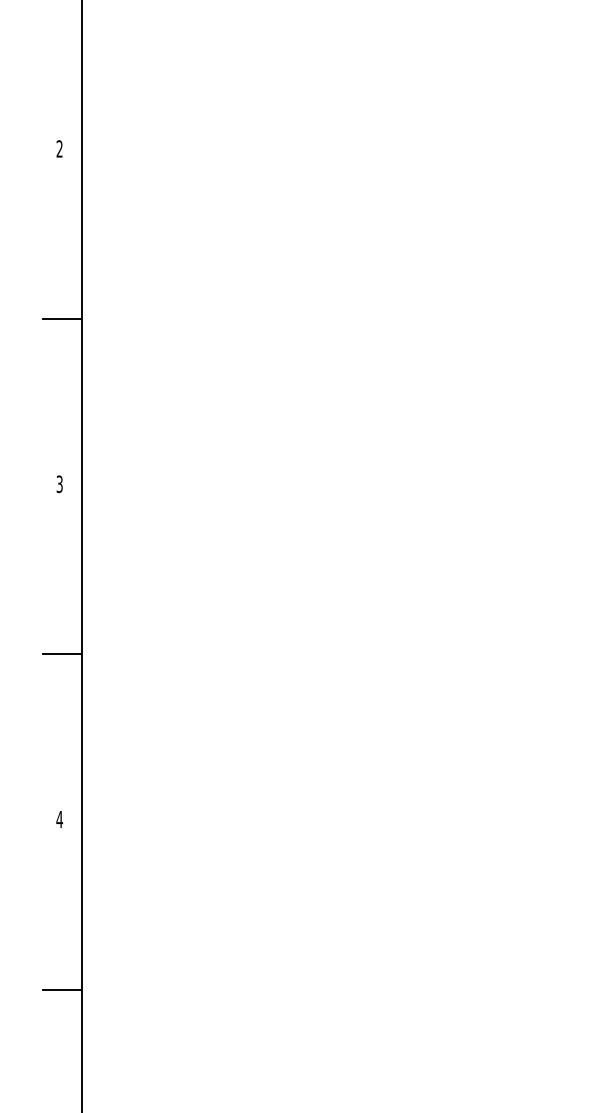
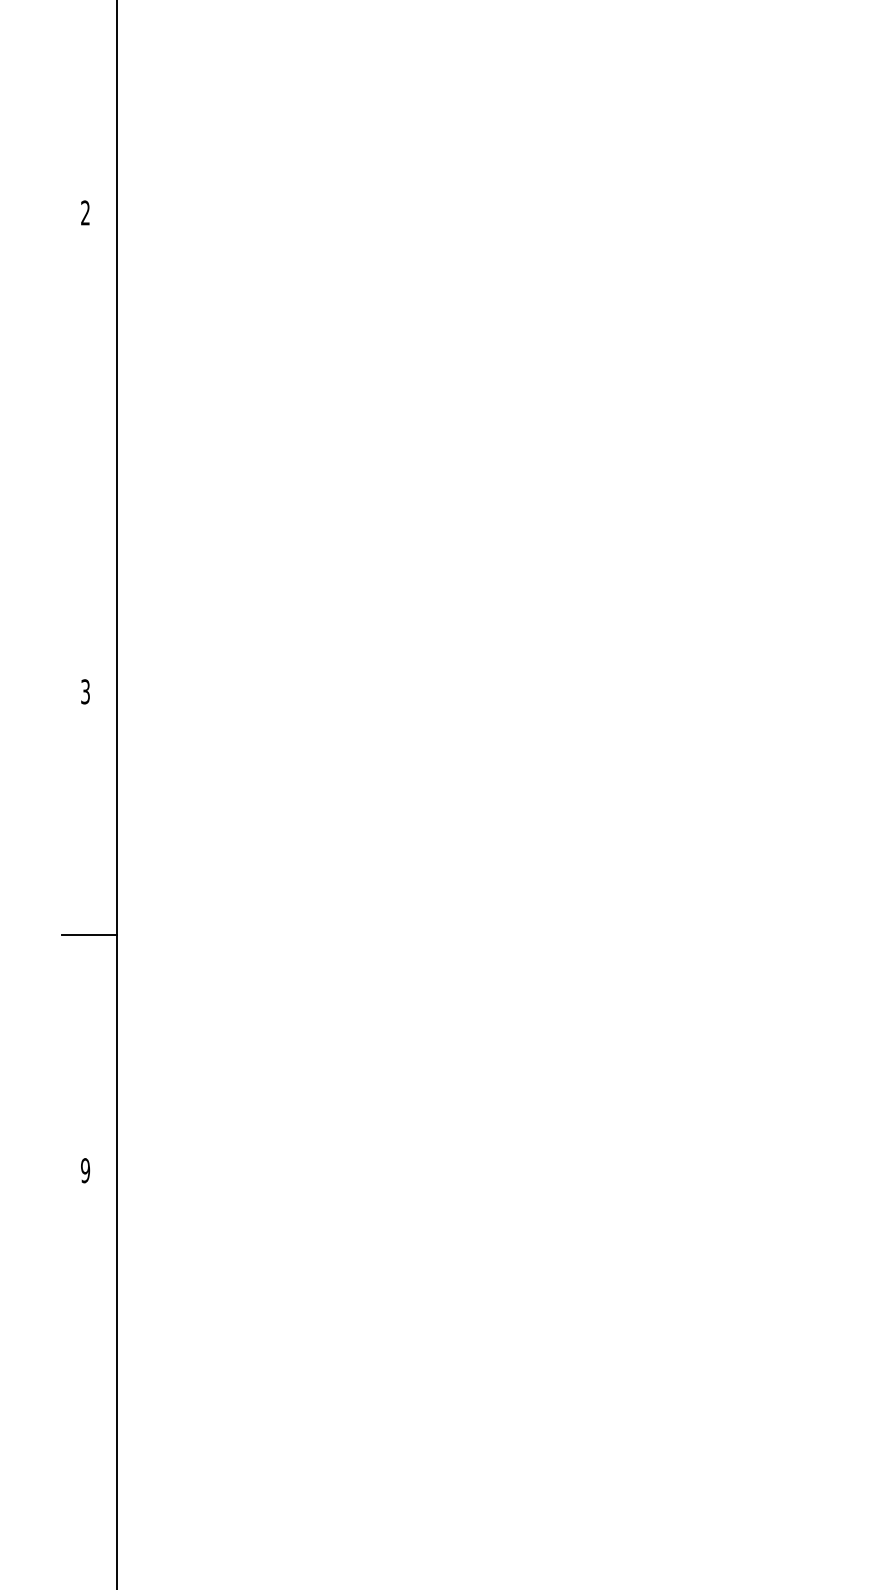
line: (62, 318) -> (89, 455), removed
text: (59, 819) -> (85, 1170), 4 -> 9
line: (62, 989) -> (89, 1413), removed

